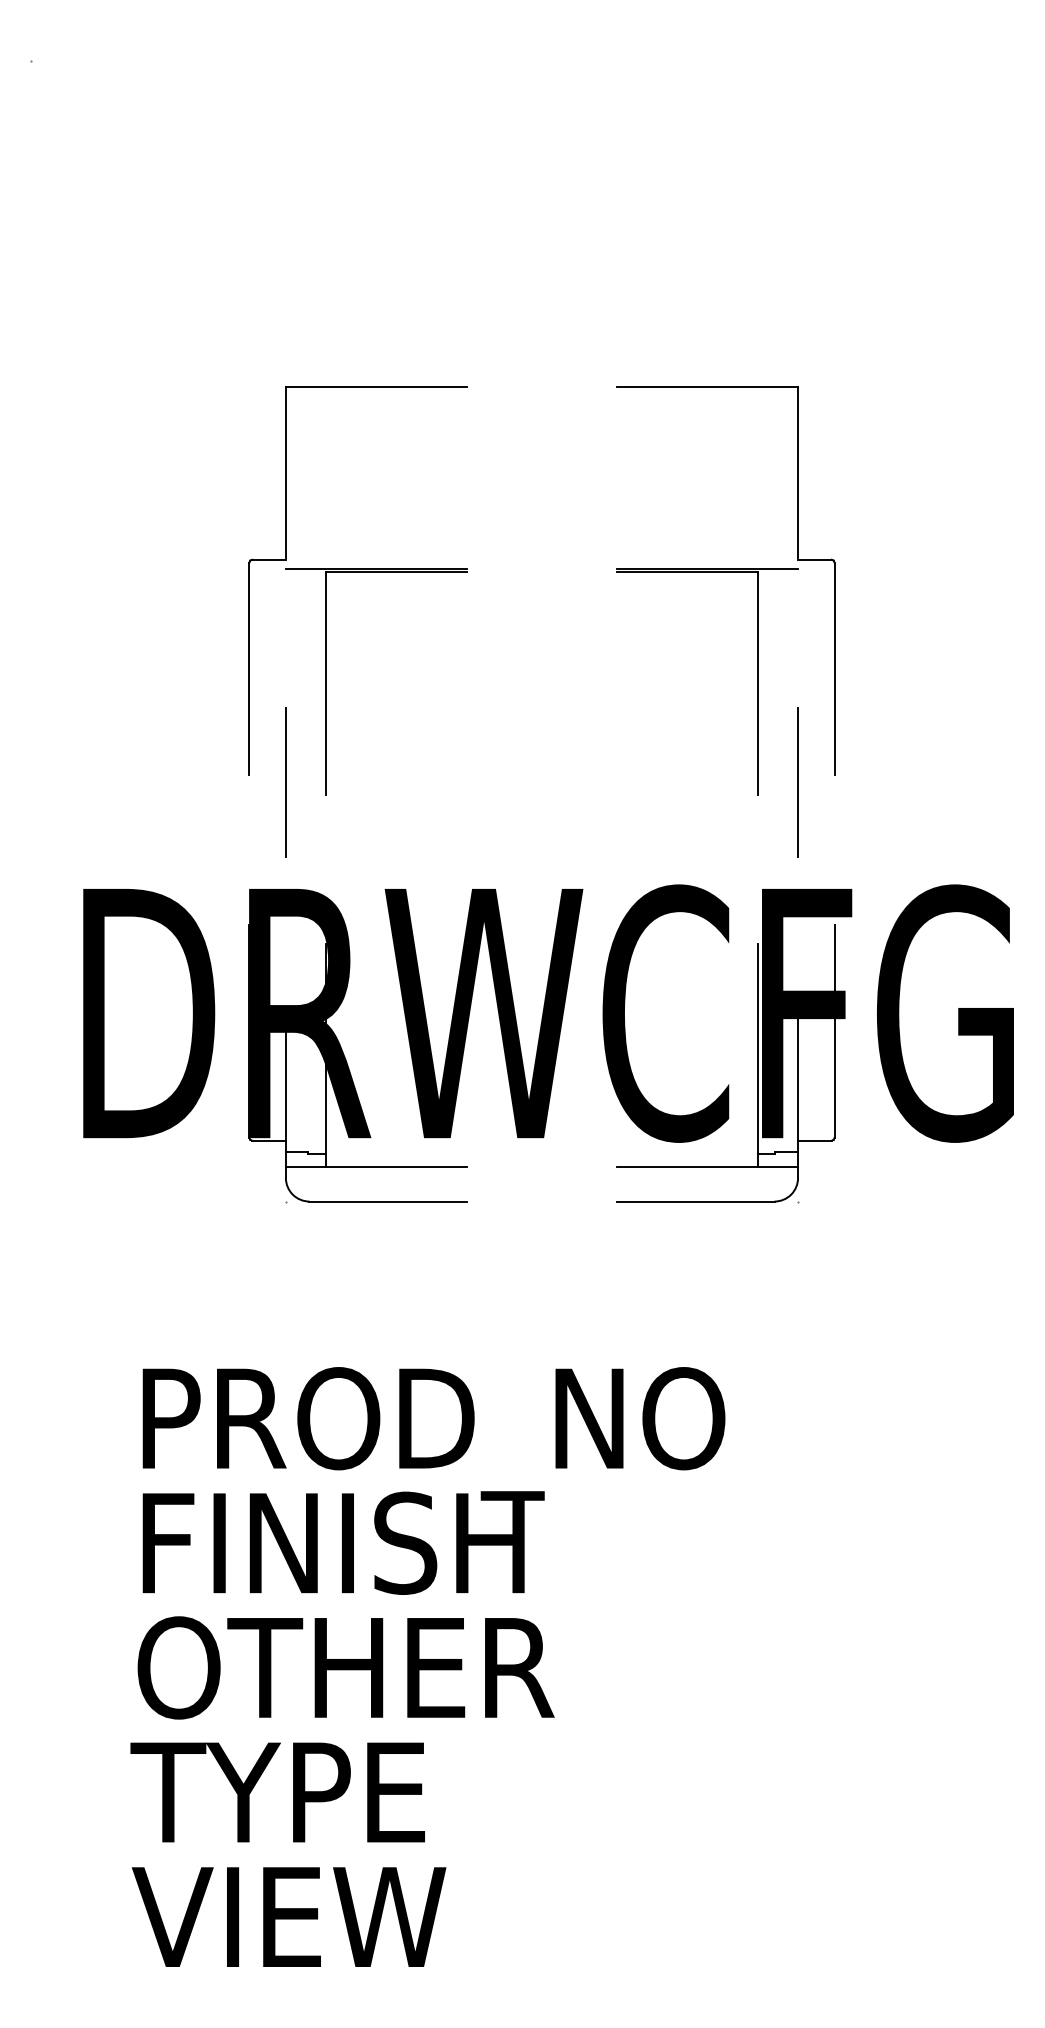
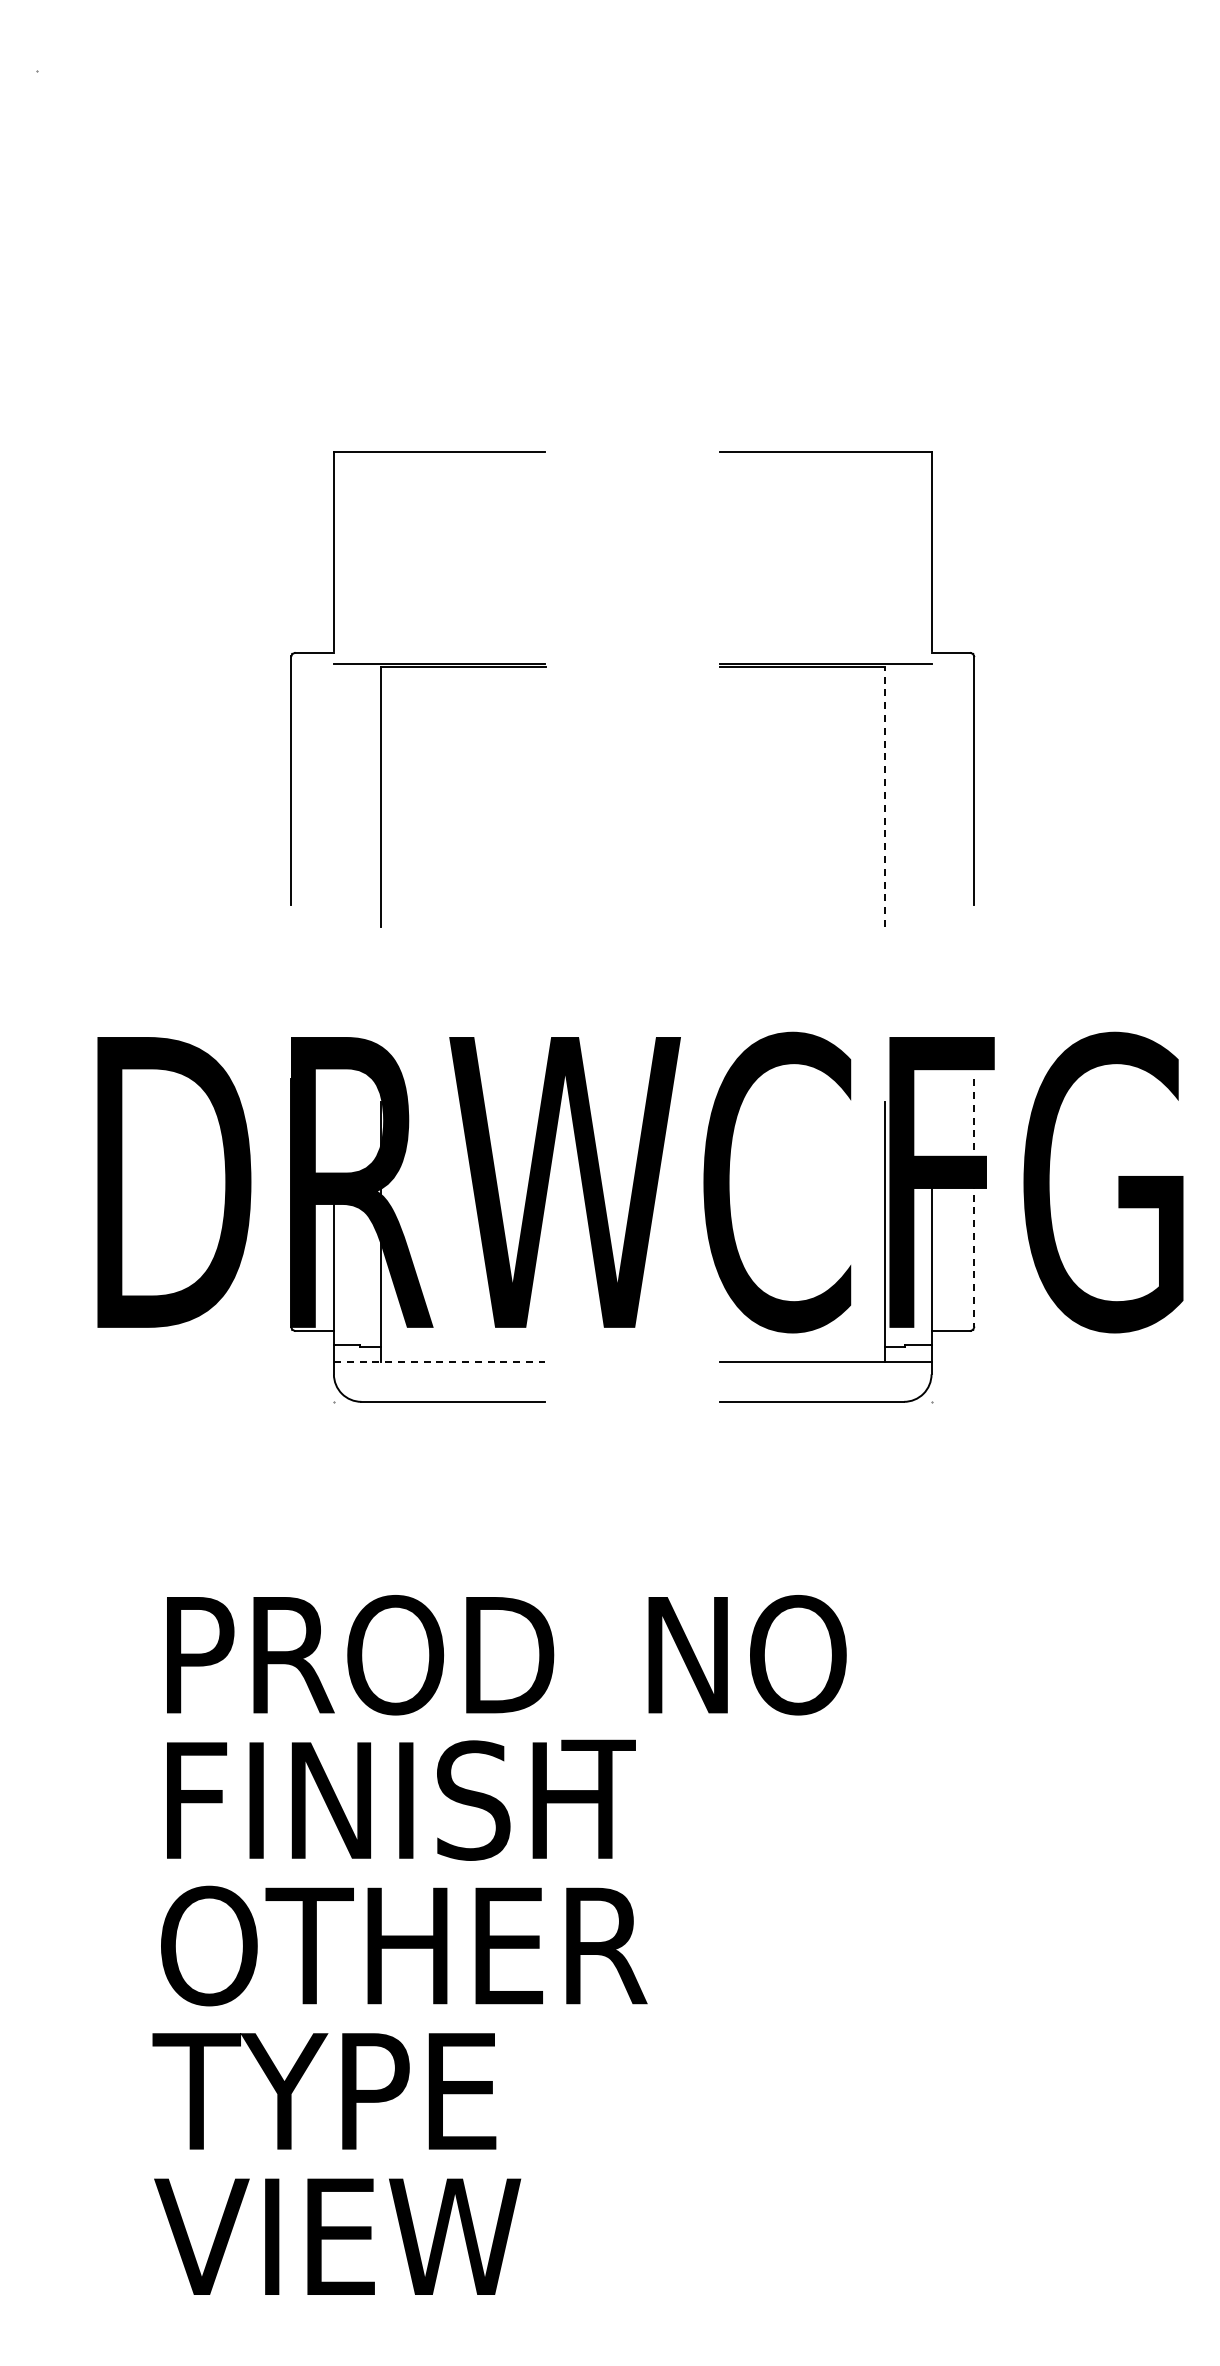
line: (757, 683) -> (884, 797), solid -> dashed
line: (285, 782) -> (333, 912), removed
line: (798, 782) -> (931, 912), removed
line: (834, 1031) -> (974, 1203), solid -> dashed
line: (376, 1166) -> (439, 1361), solid -> dashed

